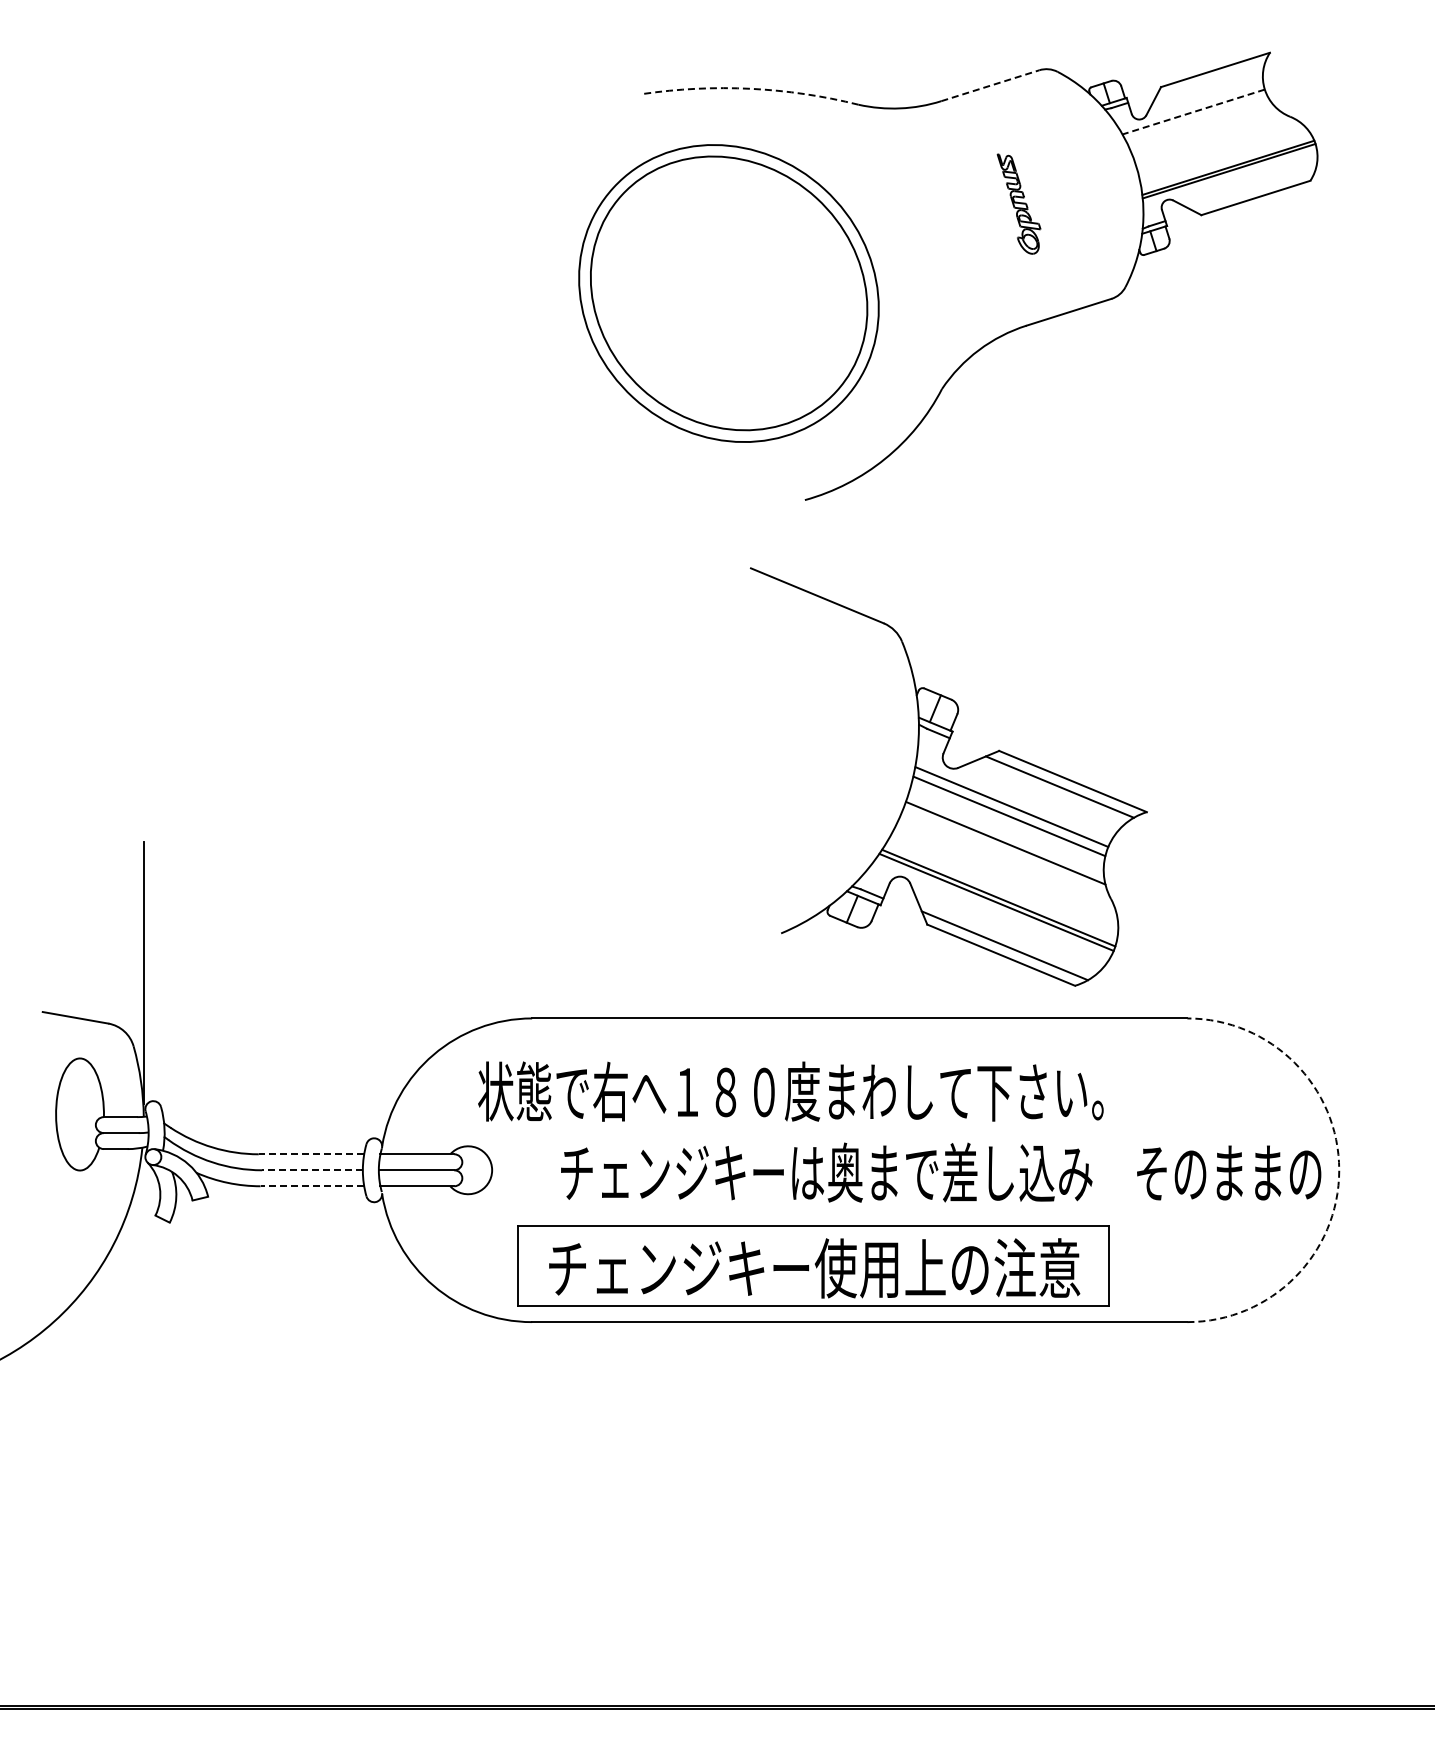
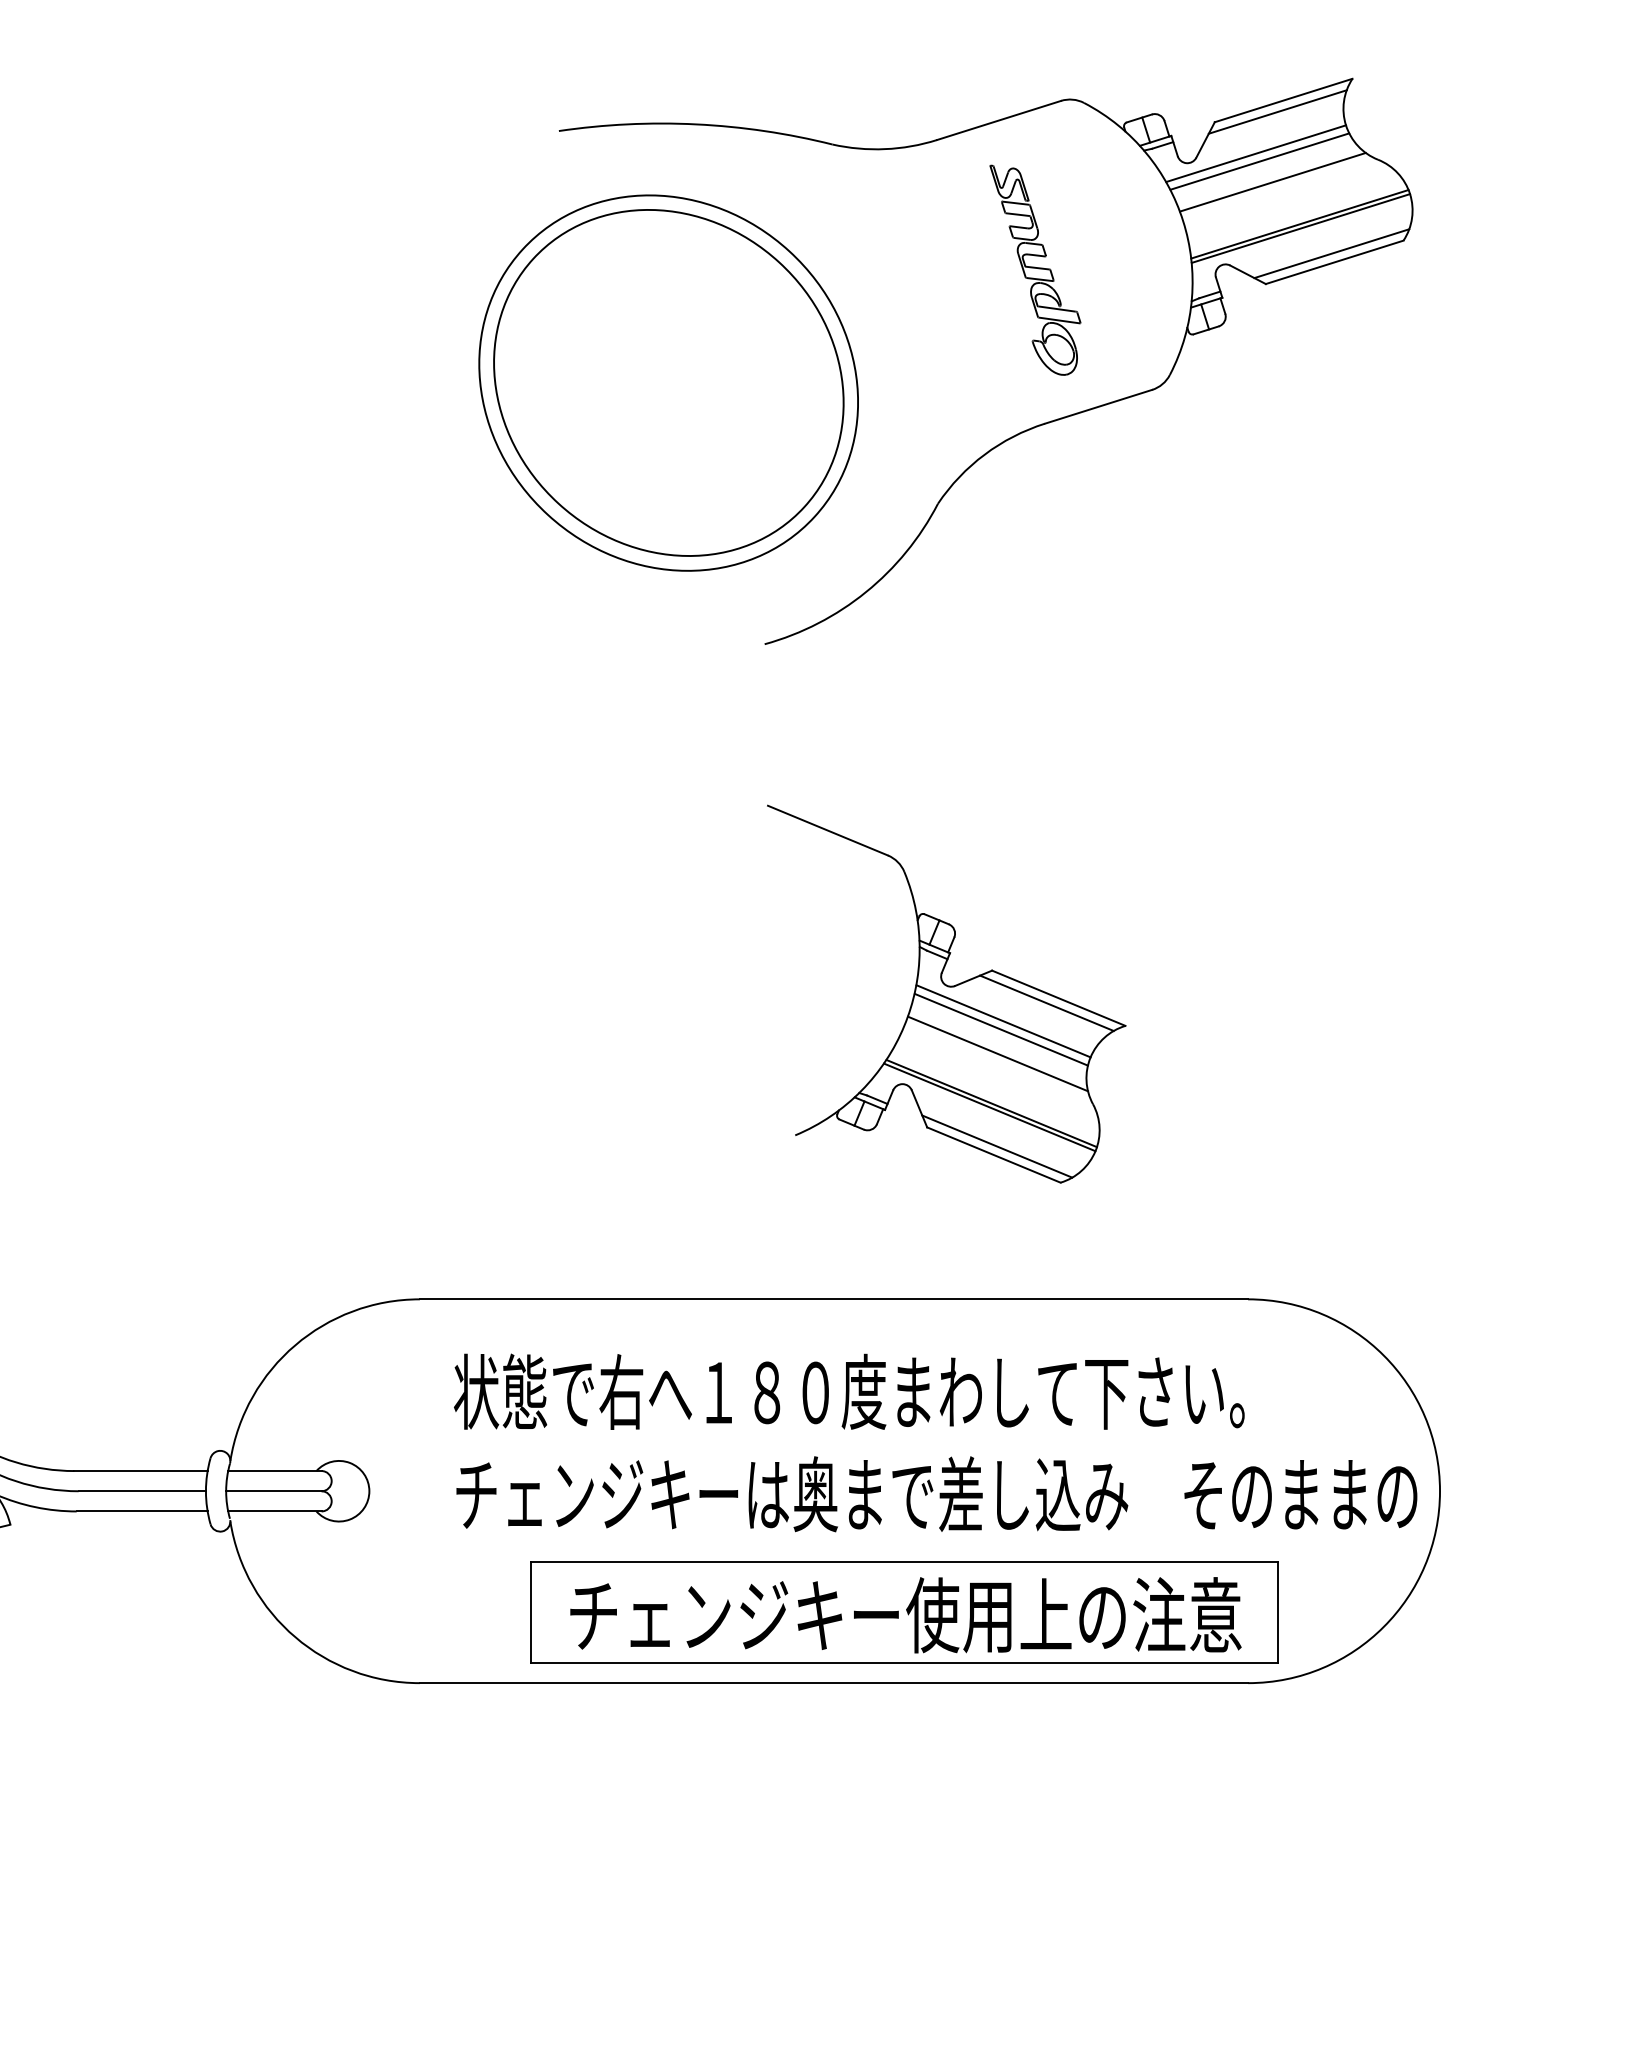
line: (1210, 78) -> (1277, 111), added
line: (990, 85) -> (999, 120), dashed -> solid
arc: (750, 88) -> (695, 123), dashed -> solid
line: (1193, 112) -> (1255, 154), dashed -> solid
line: (1196, 117) -> (1259, 160), added
line: (1206, 134) -> (1272, 182), added
line: (1253, 190) -> (1331, 252), added
part: (1018, 203) -> (1034, 269), size x1.67
part: (948, 776) -> (946, 993), size x0.71
text: (790, 1091) -> (848, 1391), moved
line: (311, 1154) -> (141, 1471), dashed -> solid
line: (312, 1170) -> (142, 1491), dashed -> solid
arc: (1339, 1170) -> (1440, 1491), dashed -> solid
line: (312, 1186) -> (142, 1511), dashed -> solid
part: (813, 1265) -> (904, 1611), moved

